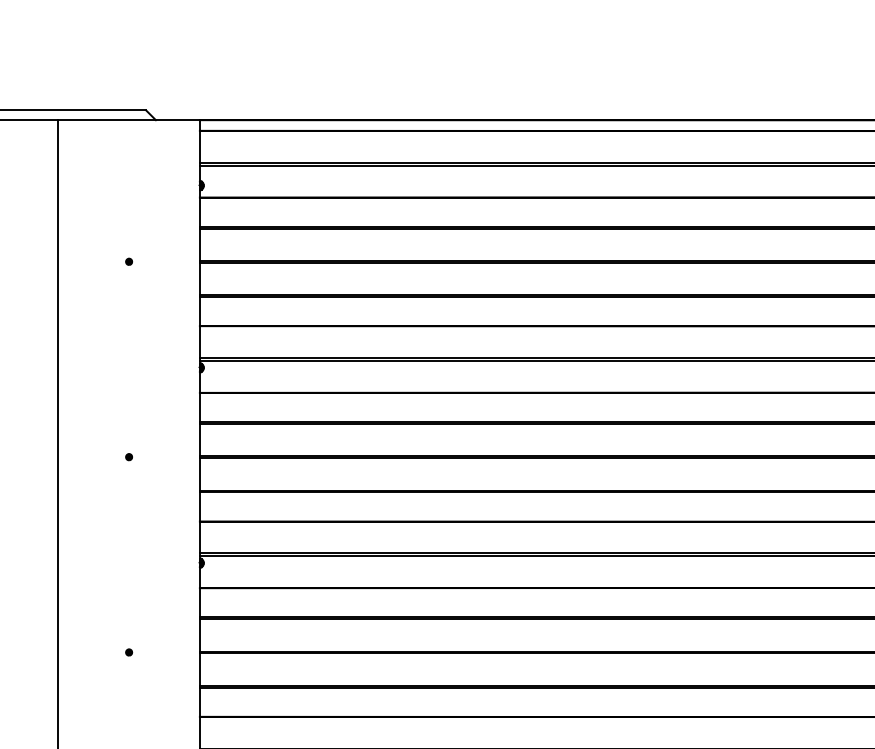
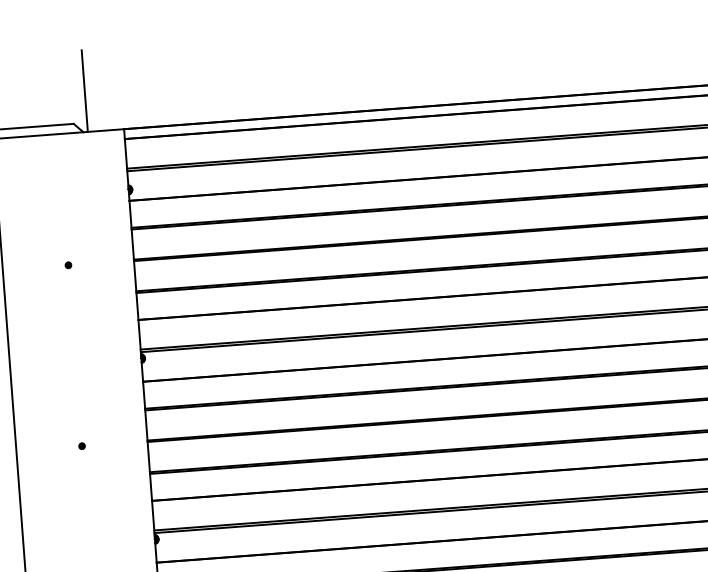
line: (160, 76) -> (84, 91), added

